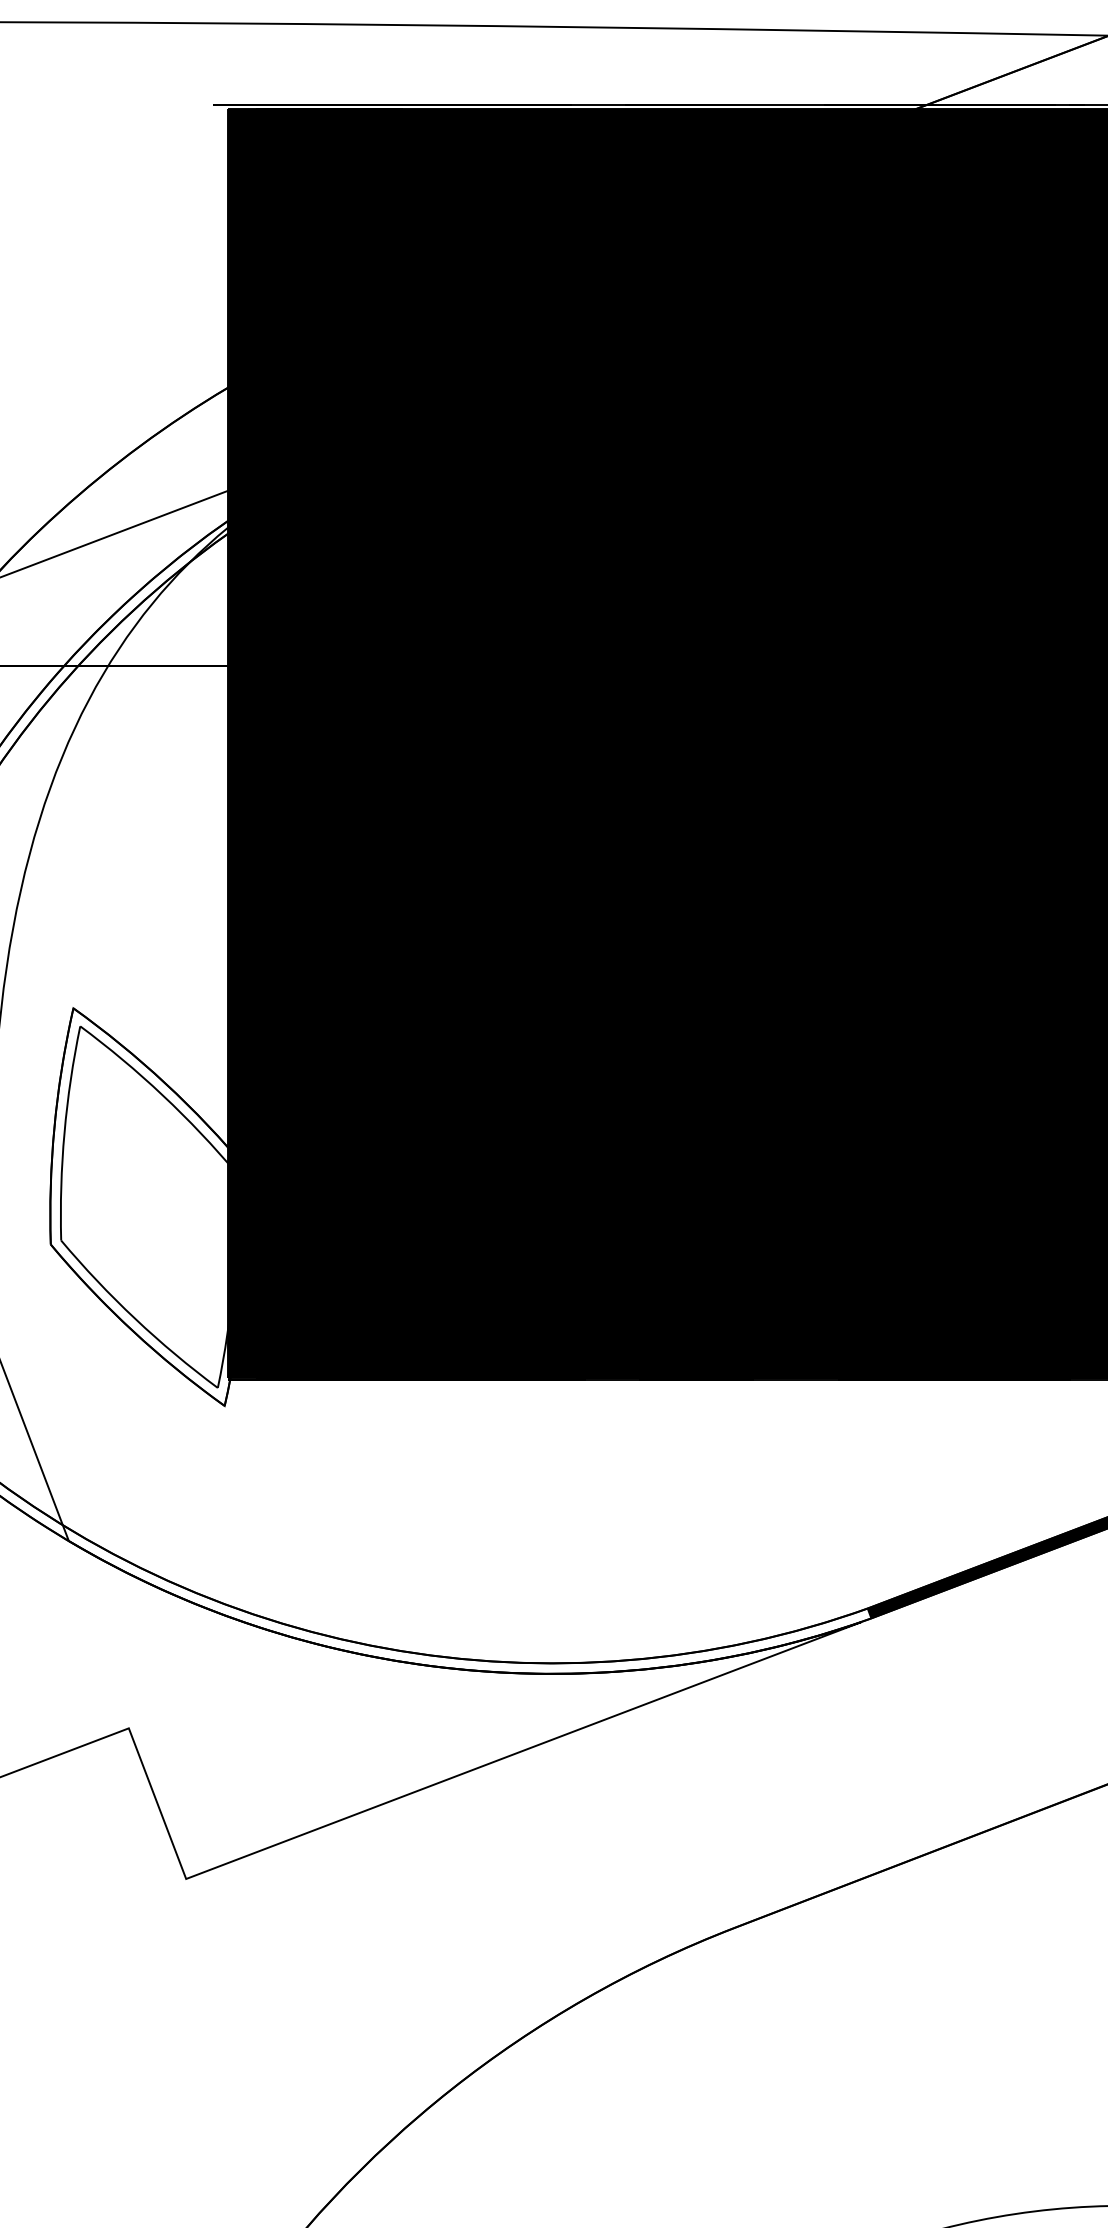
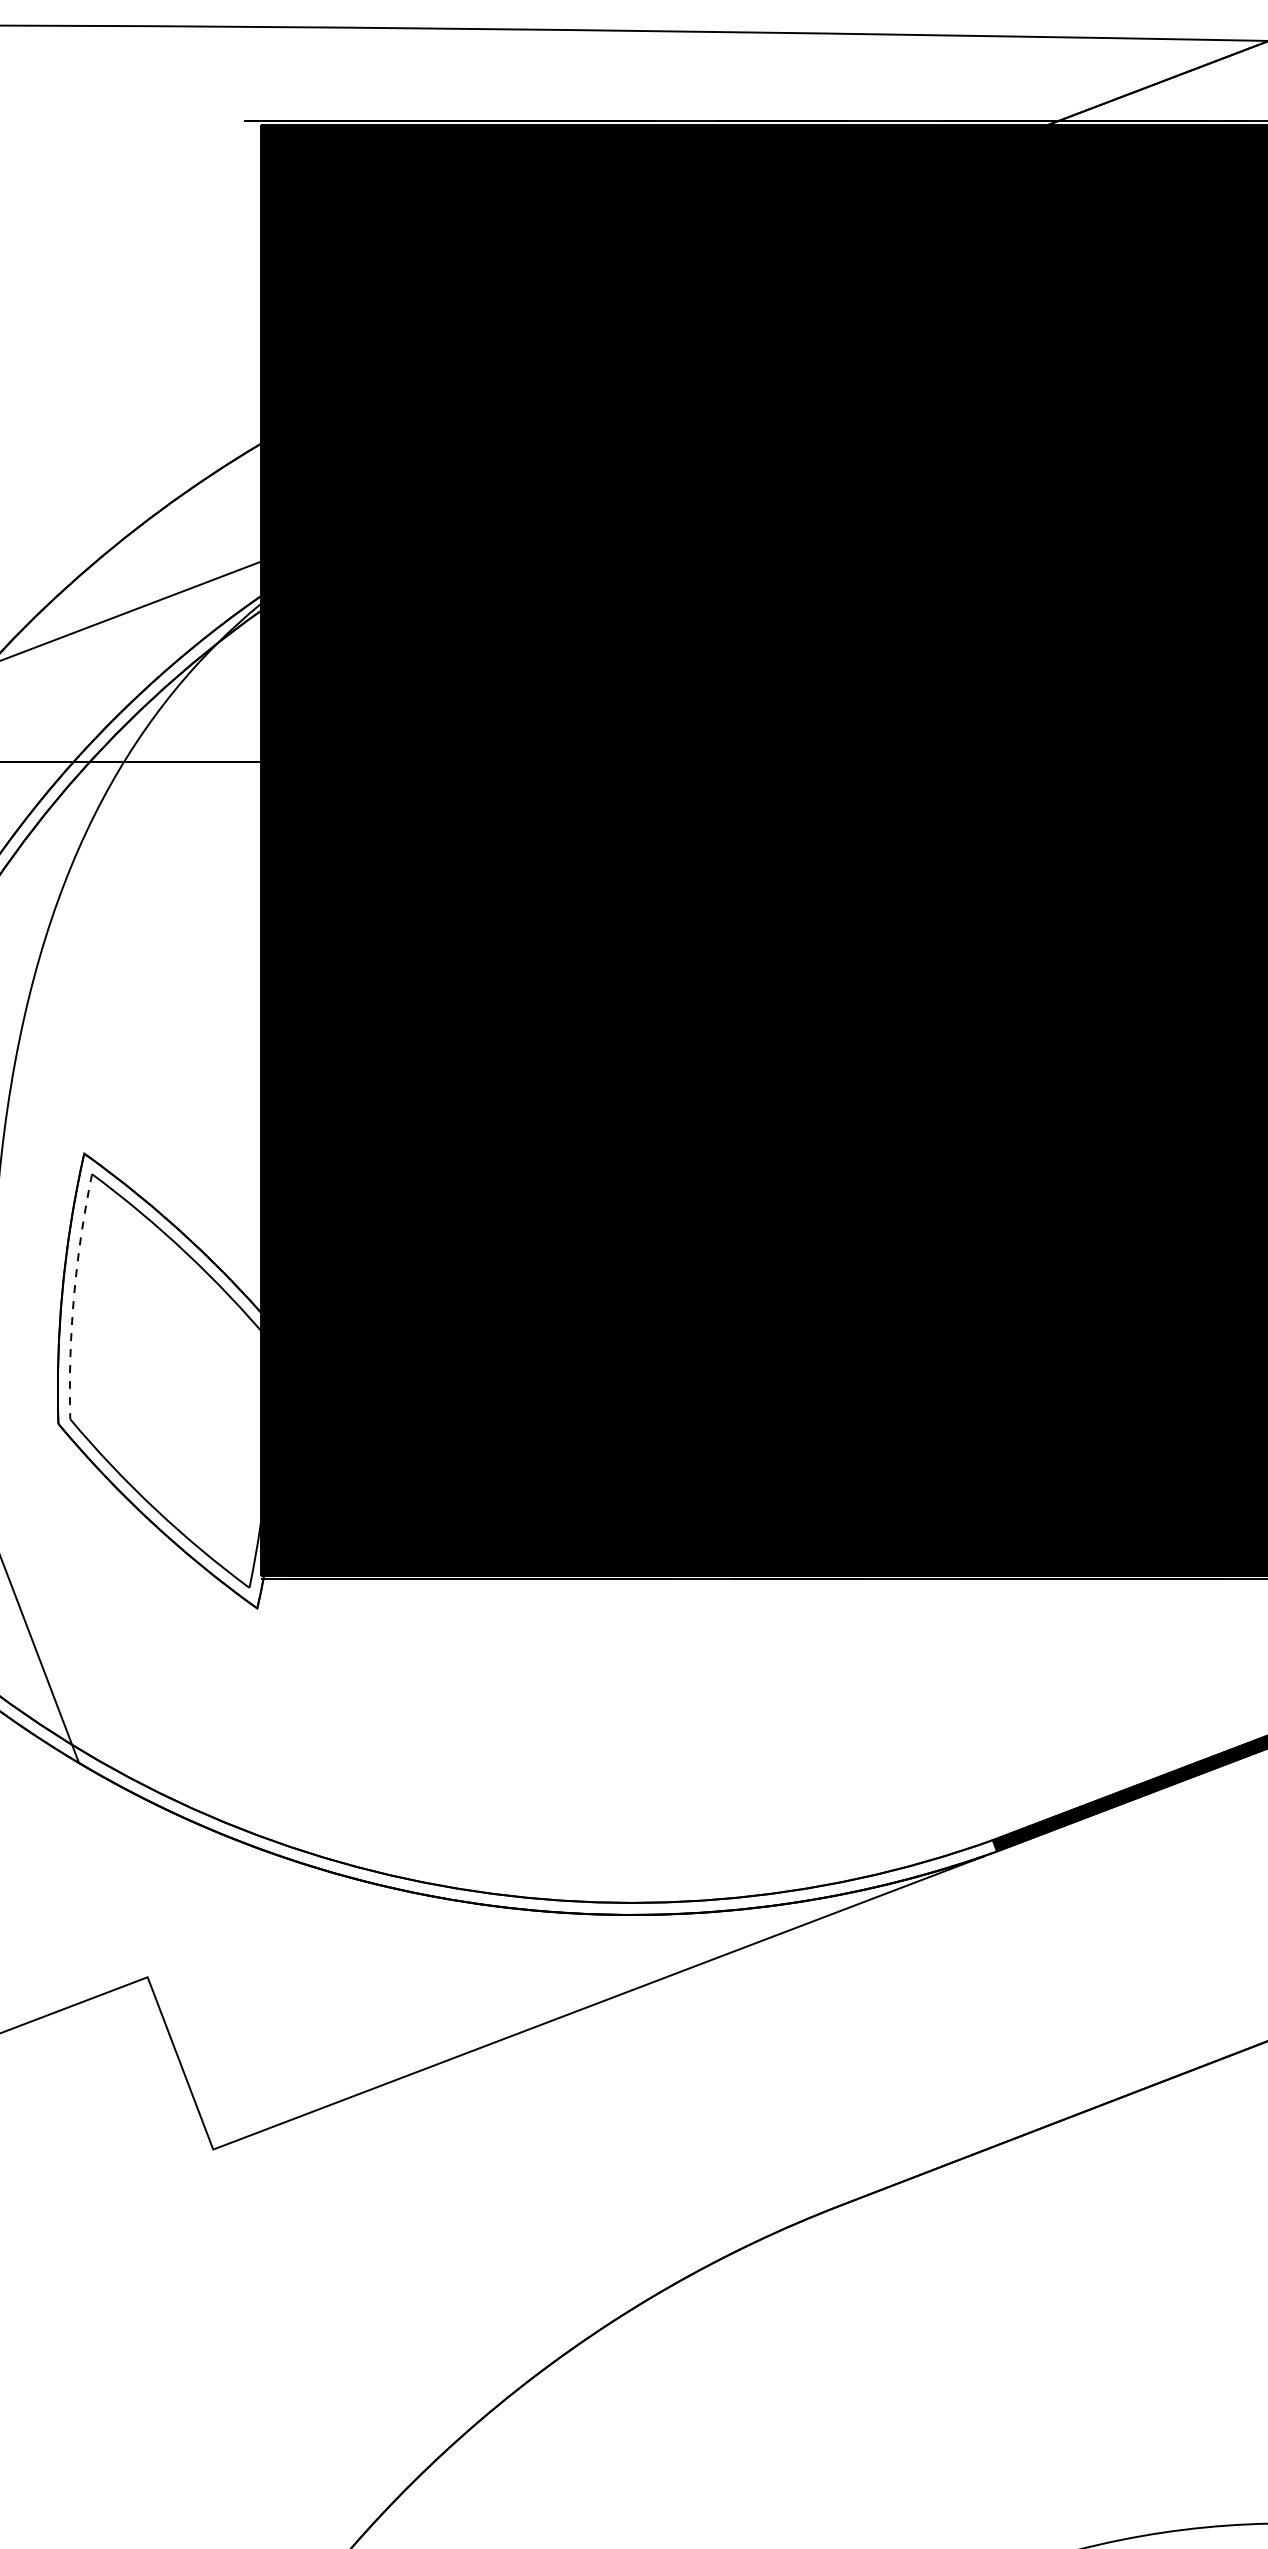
arc: (64, 1133) -> (74, 1296), solid -> dashed

